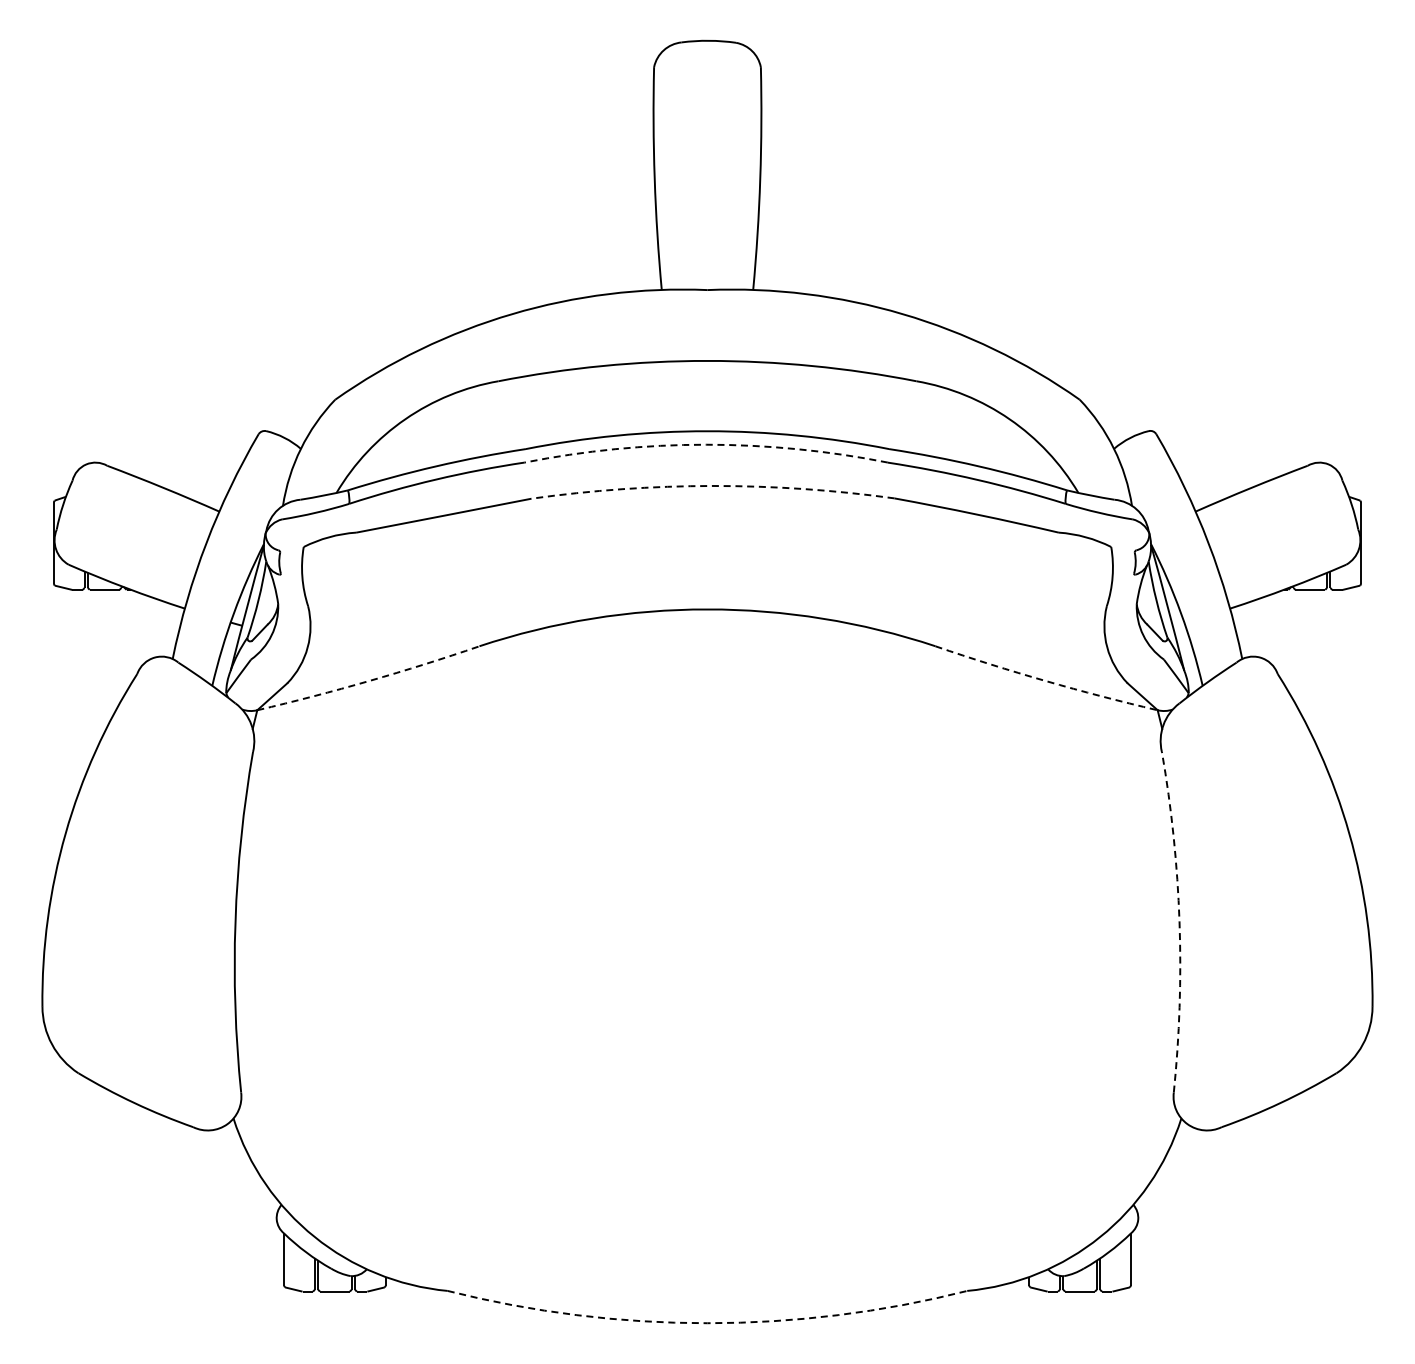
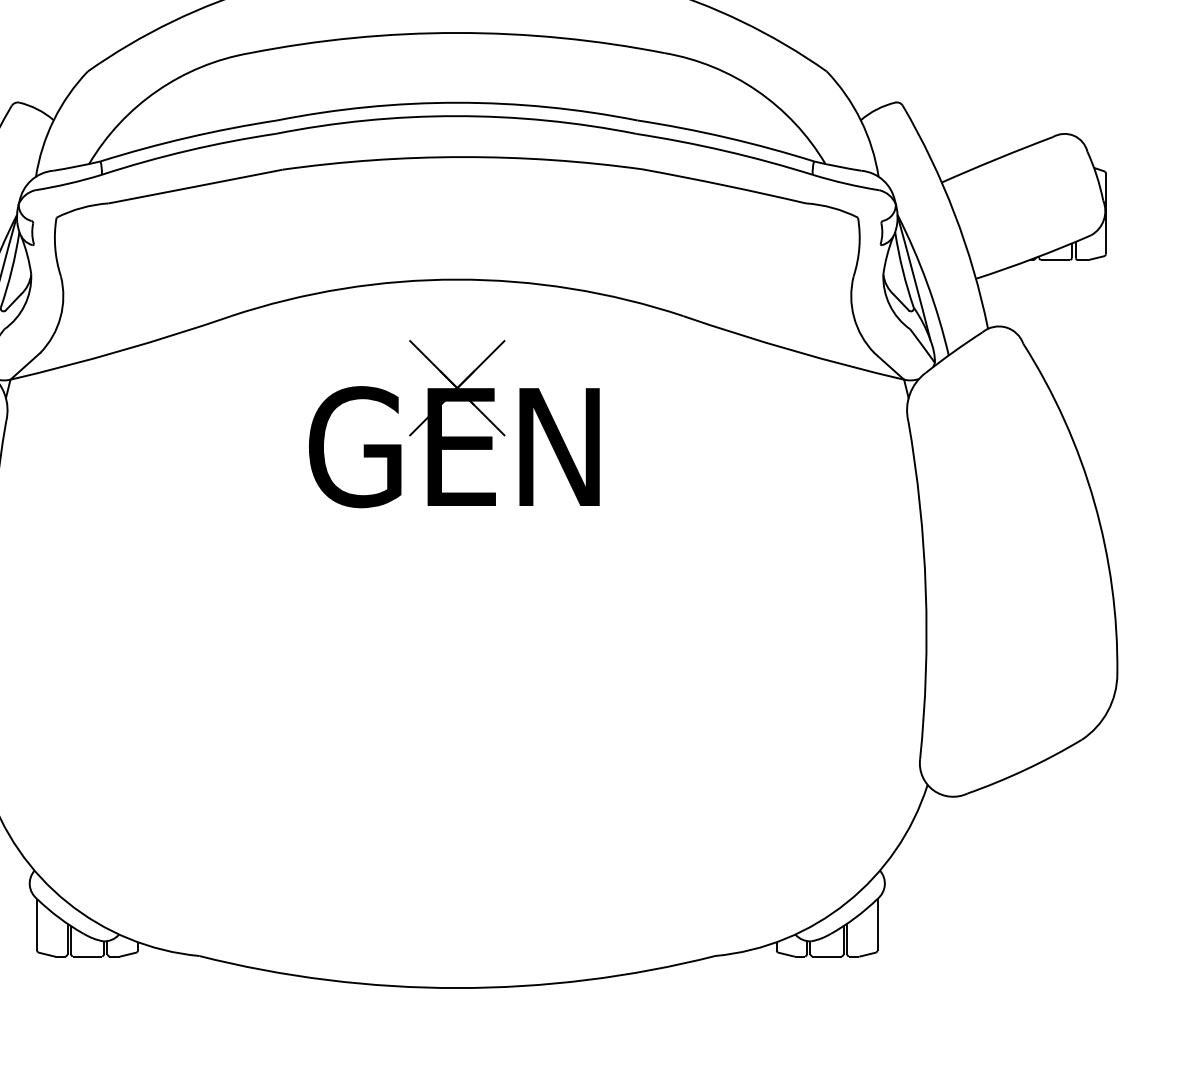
arc: (706, 444) -> (456, 115), dashed -> solid
arc: (712, 485) -> (462, 156), dashed -> solid
arc: (369, 681) -> (121, 351), dashed -> solid
arc: (1045, 681) -> (792, 351), dashed -> solid
part: (691, 754) -> (441, 423), added
arc: (1179, 921) -> (925, 589), dashed -> solid
arc: (707, 1323) -> (457, 988), dashed -> solid

